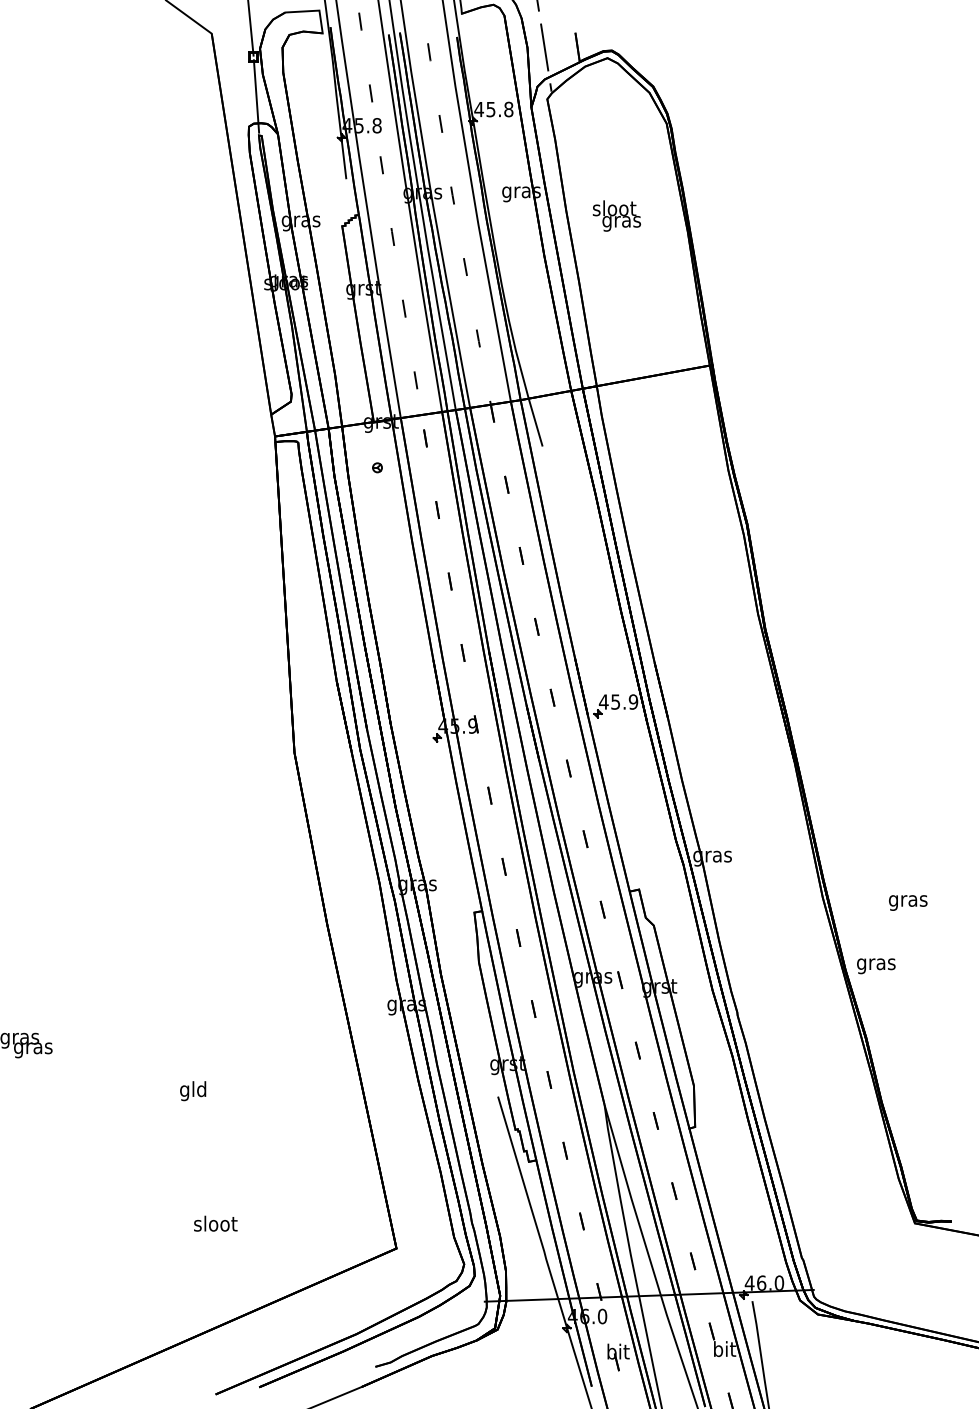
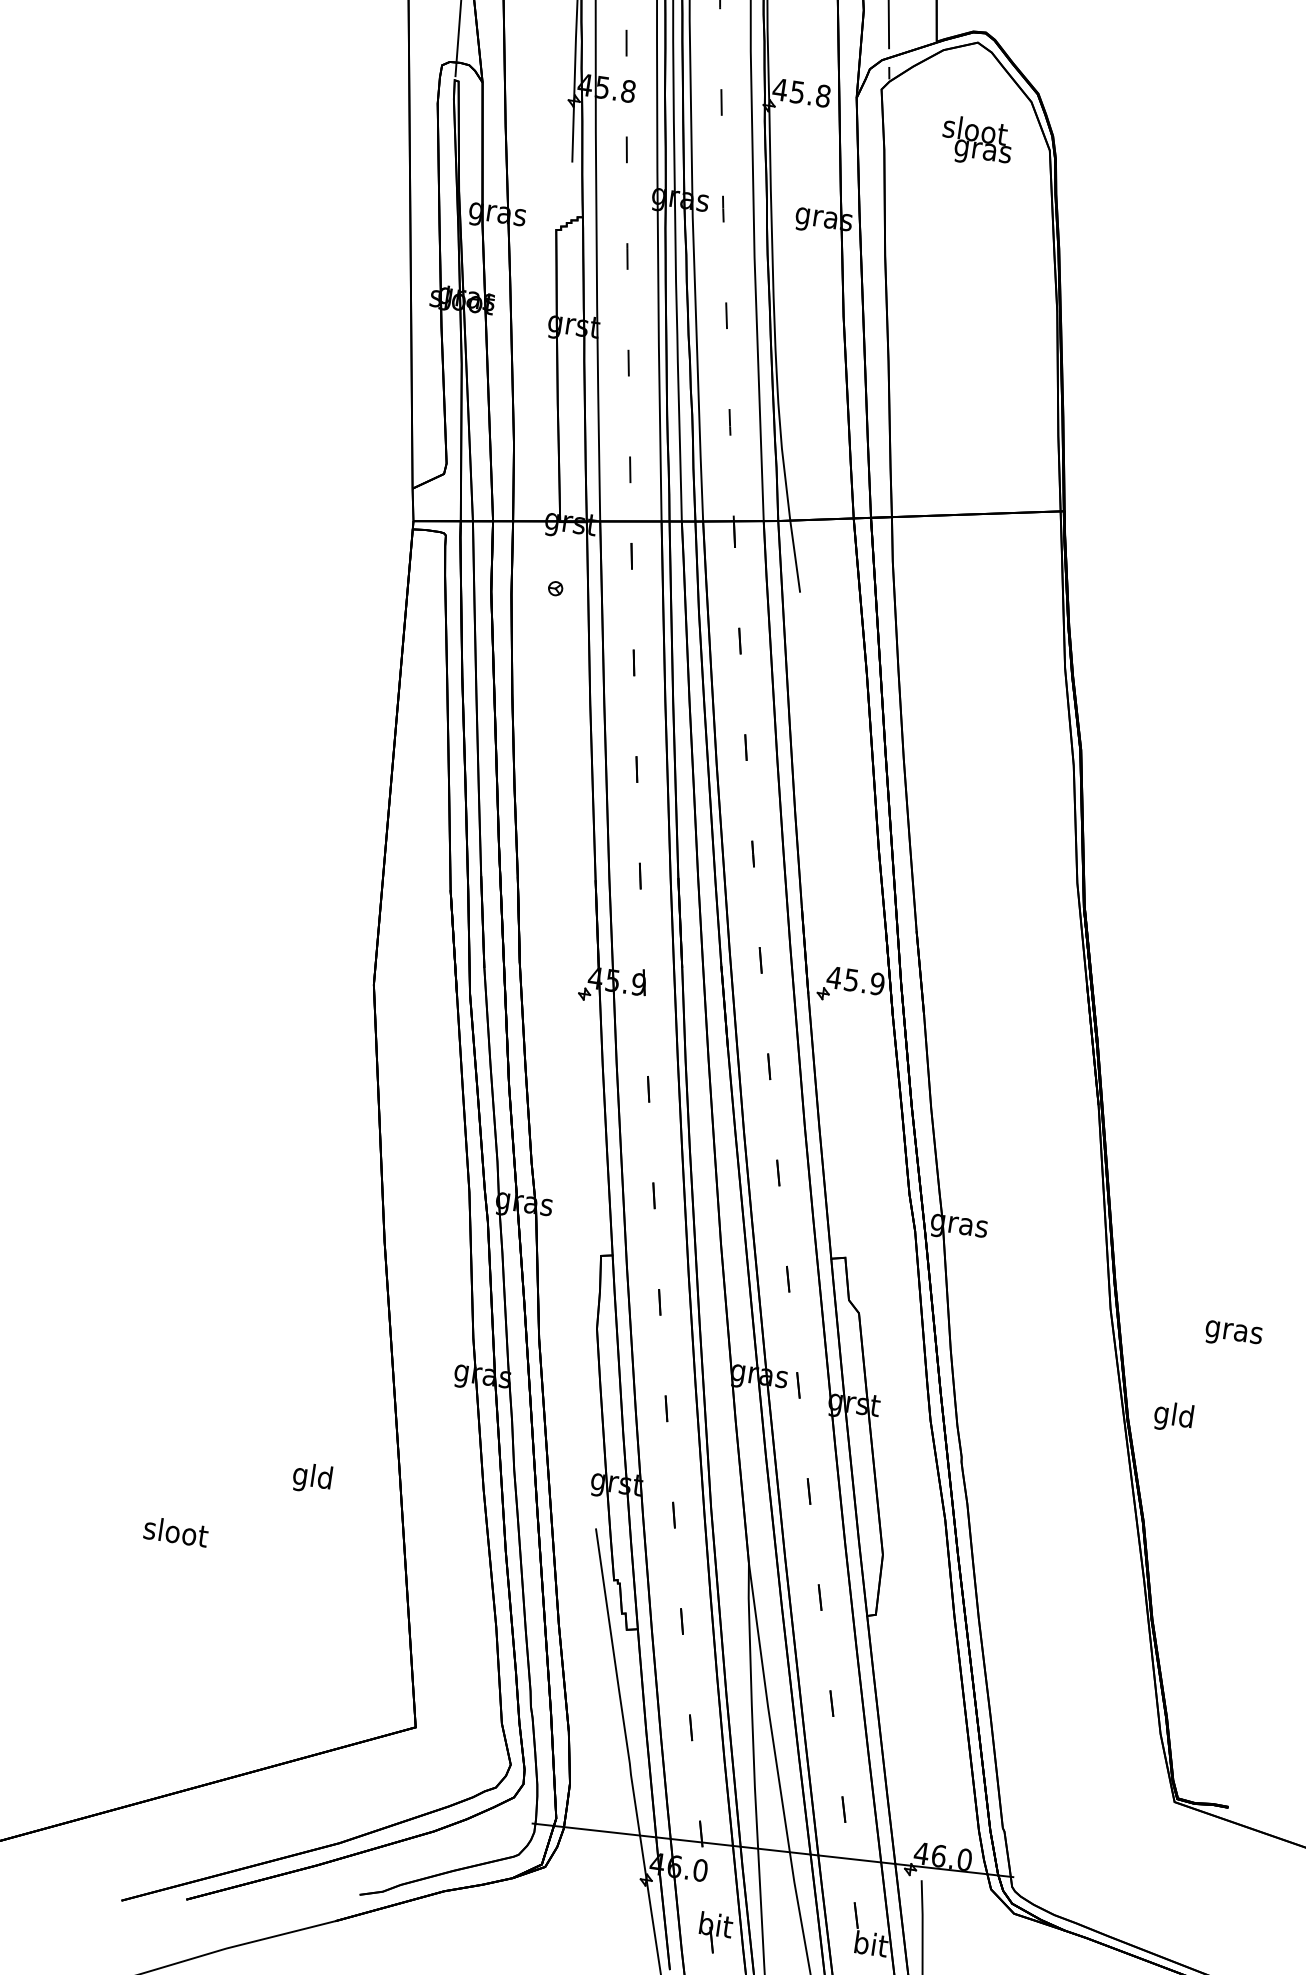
text: (616, 215) -> (976, 140), moved
text: (876, 964) -> (1174, 1417), gras -> gld
text: (193, 1091) -> (312, 1478), moved
text: (215, 1223) -> (175, 1531), moved

